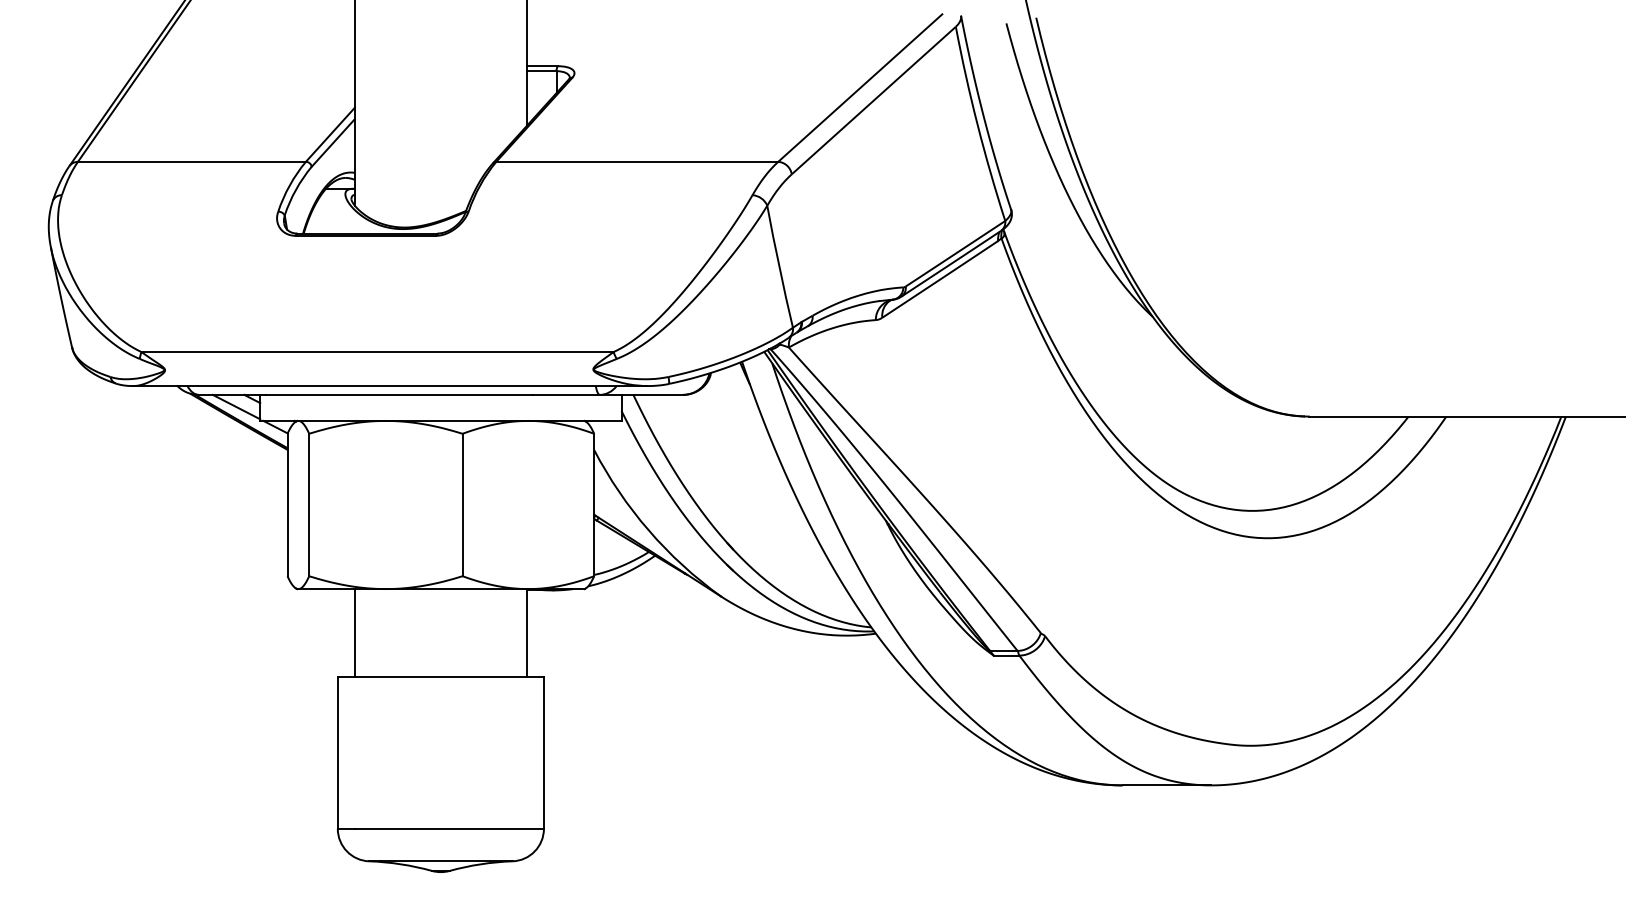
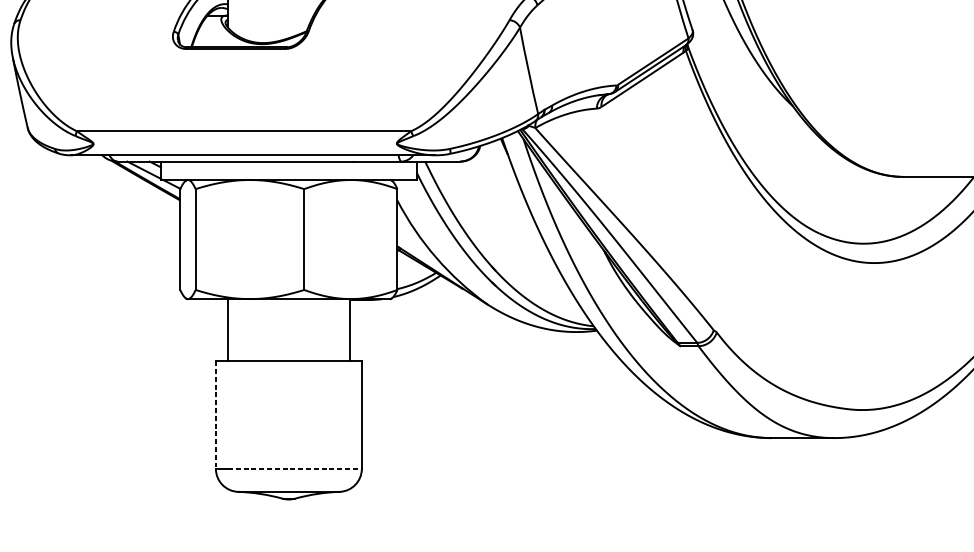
line: (337, 752) -> (215, 414), solid -> dashed
line: (449, 828) -> (294, 468), solid -> dashed

